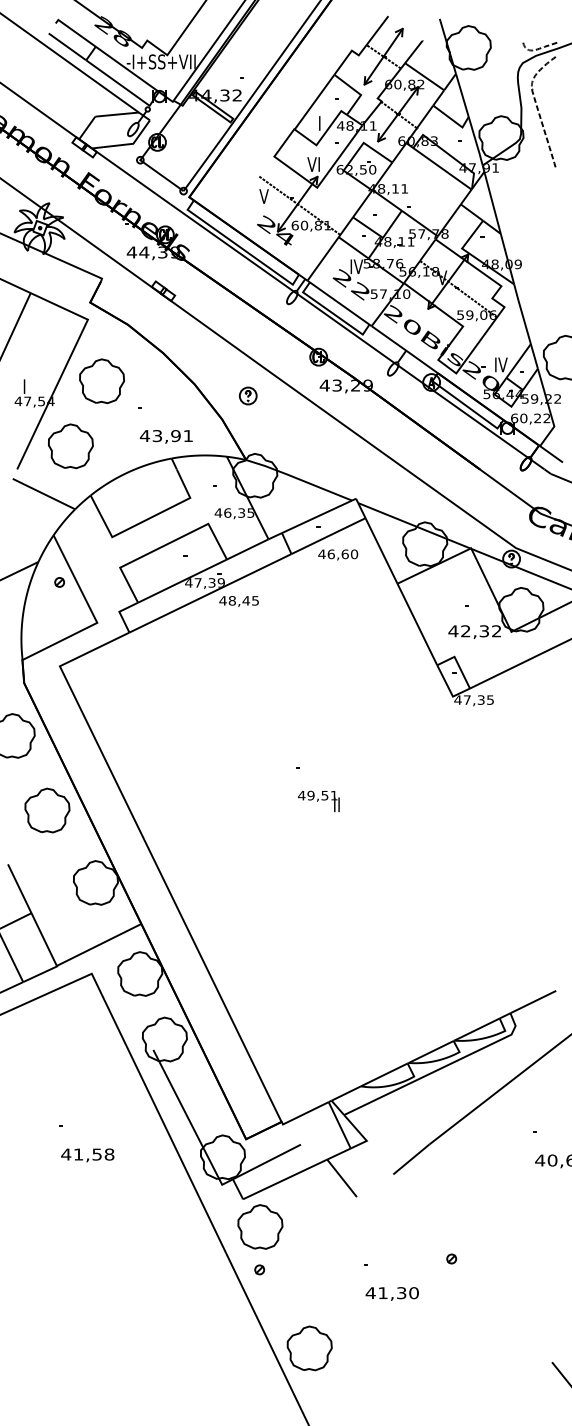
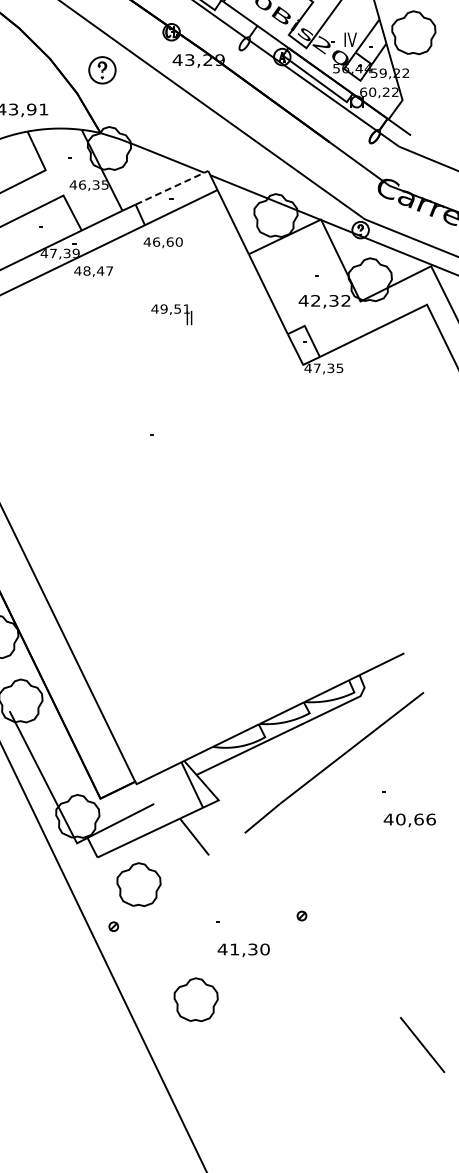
part: (248, 395) -> (102, 69), size x1.6
line: (318, 516) -> (171, 188), solid -> dashed
text: (338, 554) -> (163, 242), moved
text: (255, 600) -> (109, 270), 48,45 -> 48,47
text: (318, 801) -> (171, 314), moved
part: (260, 1226) -> (139, 884), moved
part: (309, 1348) -> (195, 999), moved

